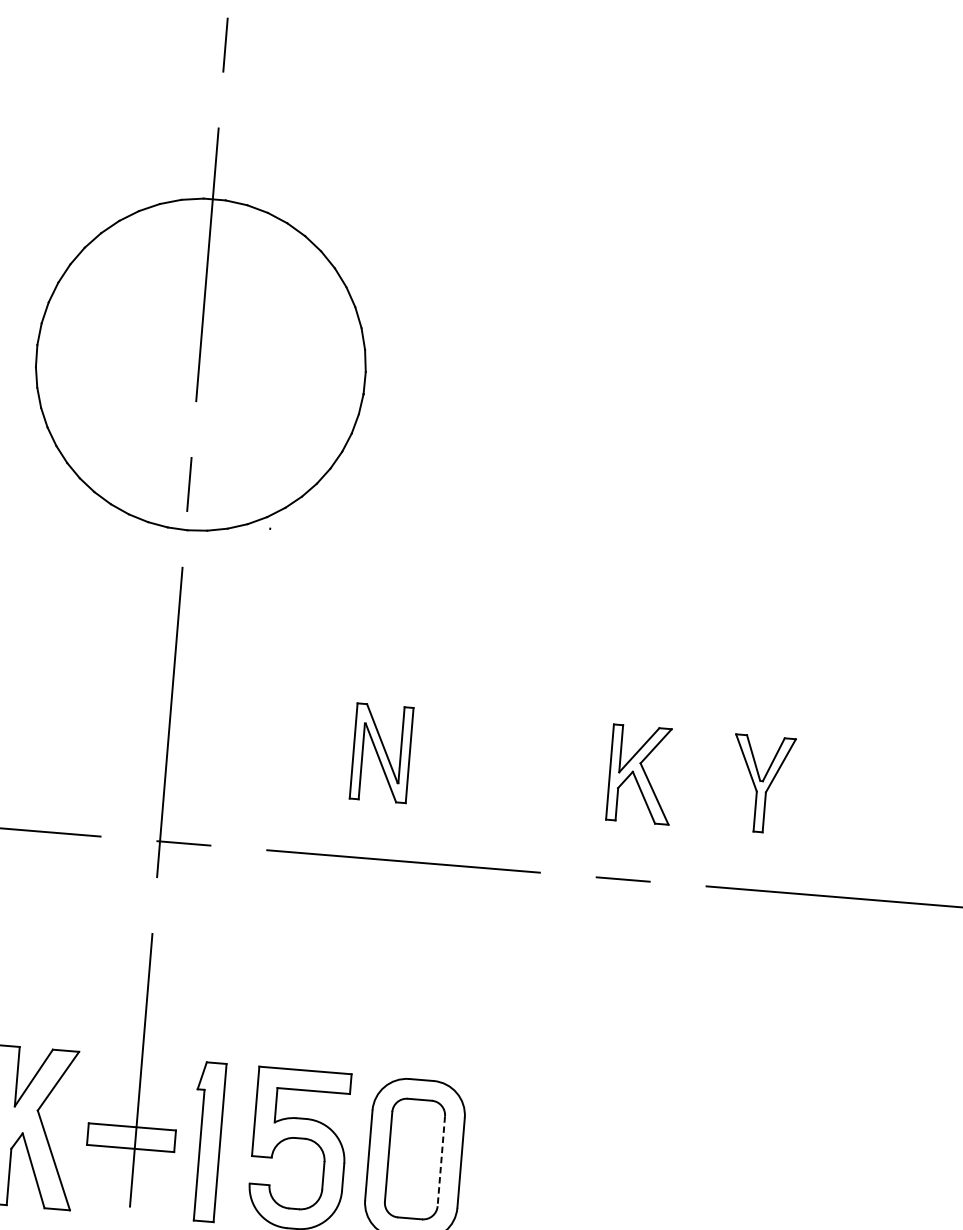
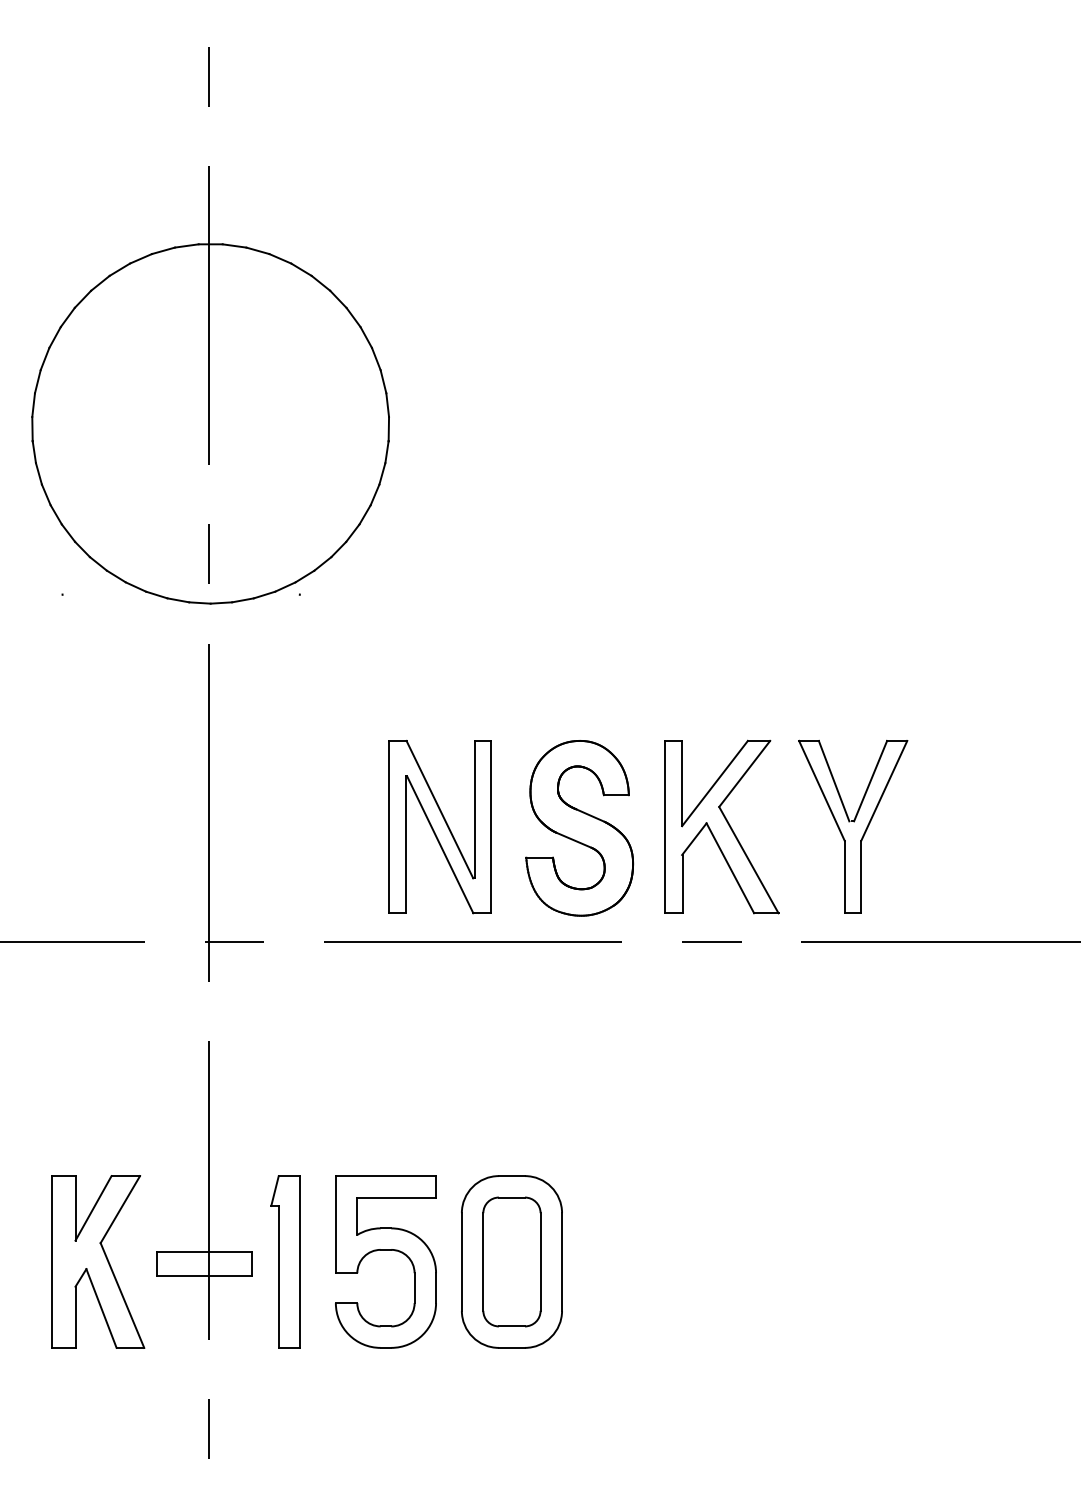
part: (381, 752) -> (439, 826), size x1.67
part: (509, 765) -> (579, 828), added
part: (640, 774) -> (721, 826), size x1.67
part: (762, 784) -> (853, 826), size x1.67
line: (441, 1160) -> (540, 1261), dashed -> solid

